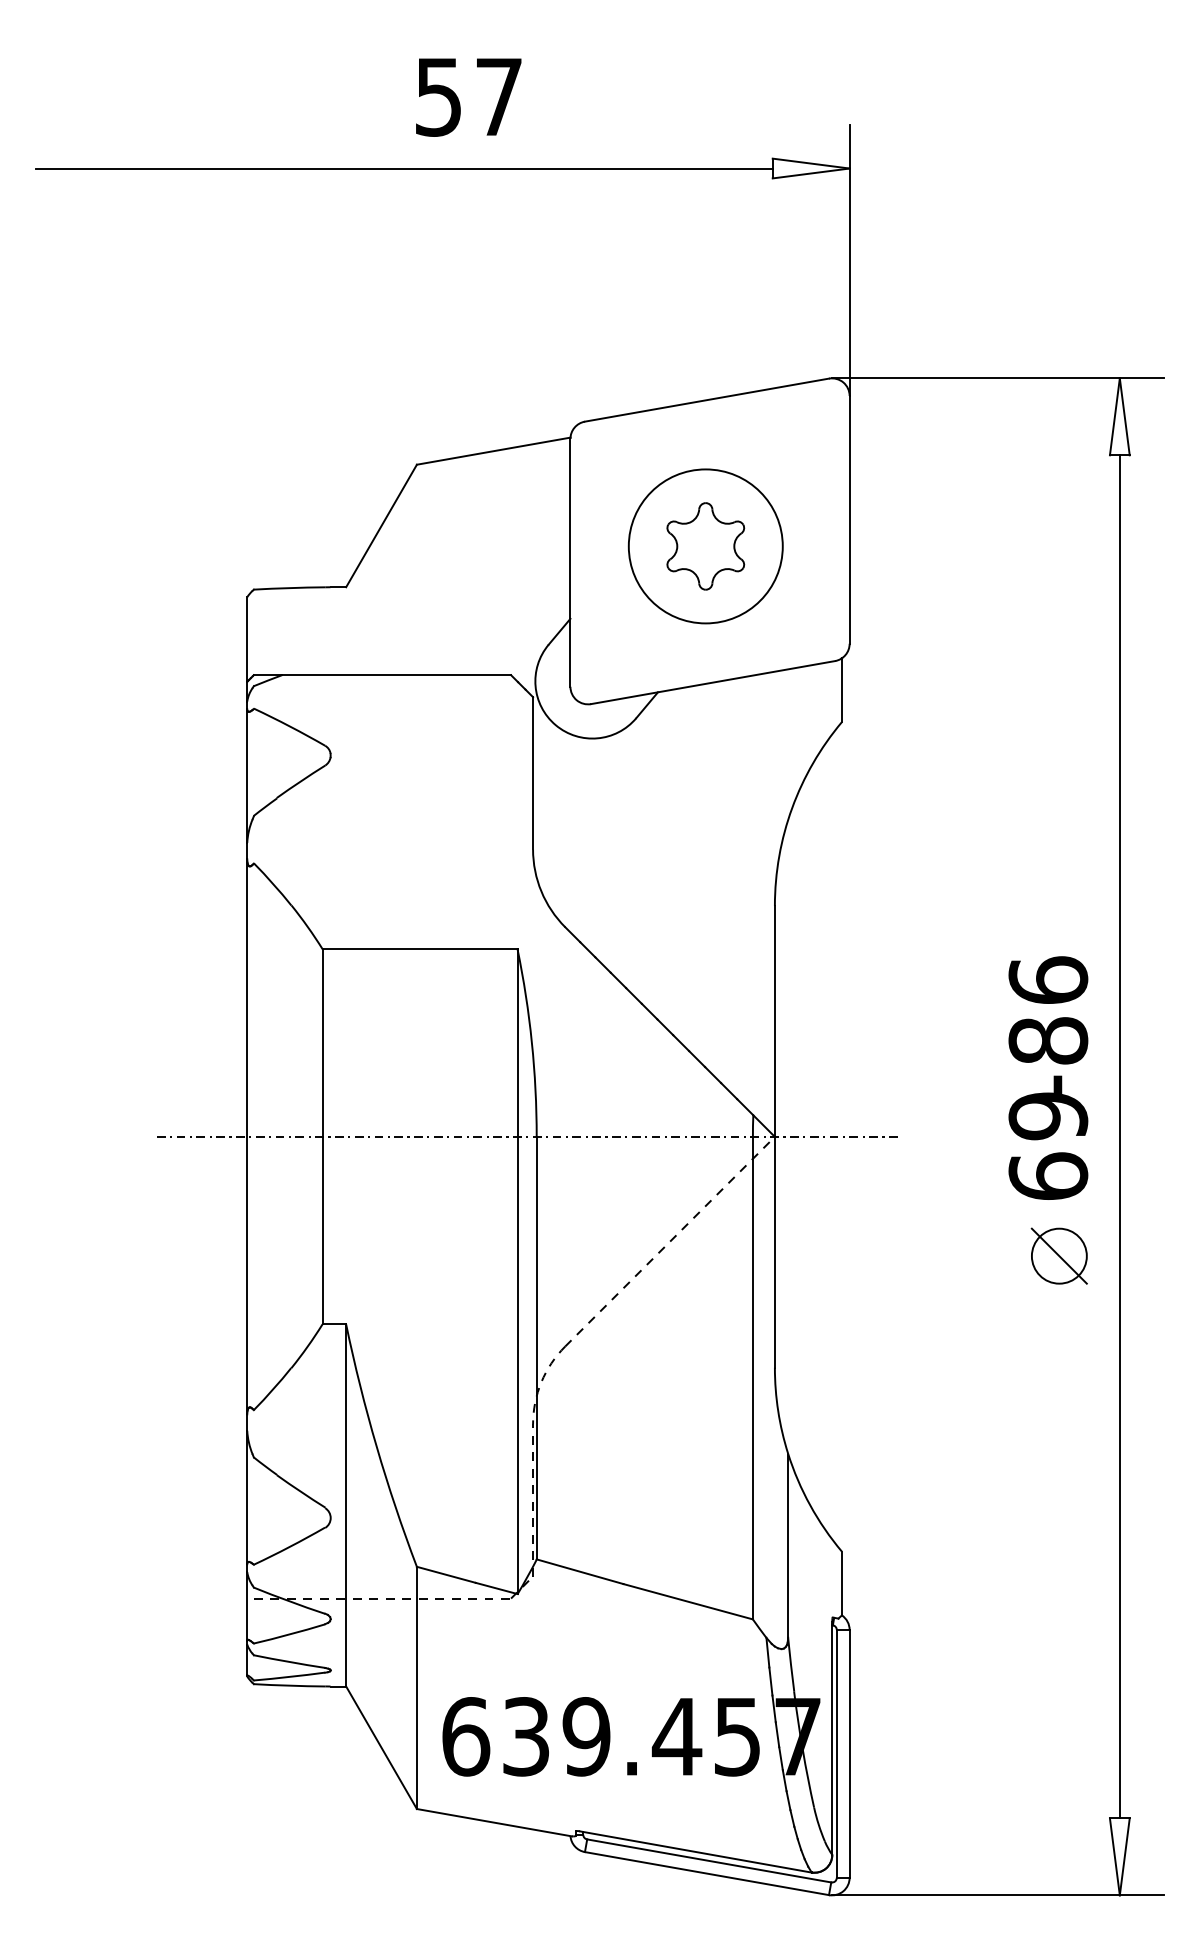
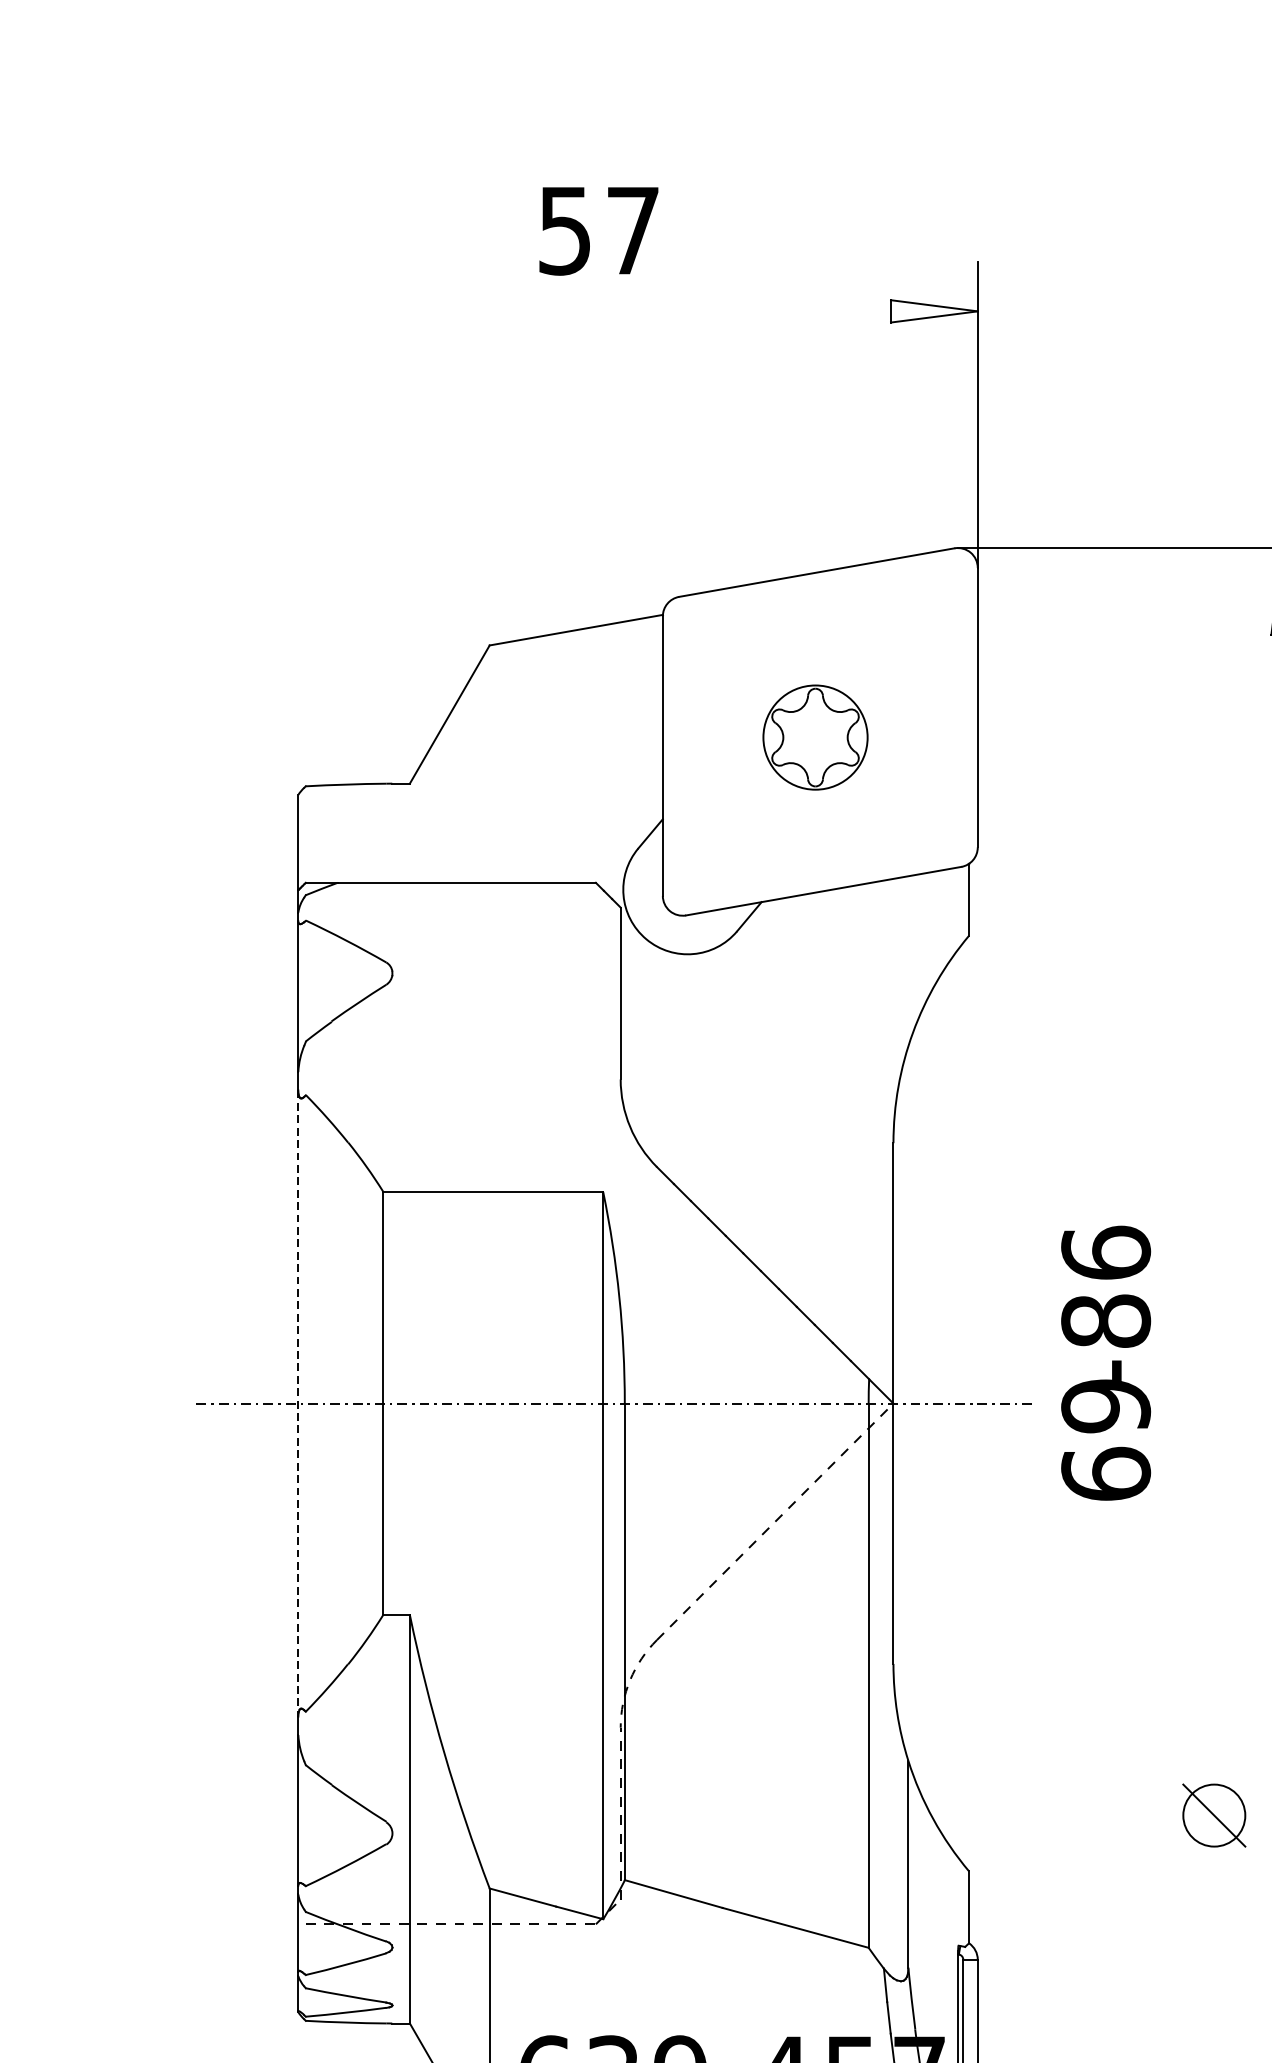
text: (468, 97) -> (598, 231), moved
line: (404, 168) -> (475, 311), removed
circle: (705, 546) -> (815, 737), size x0.6
text: (1048, 1077) -> (1106, 1362), moved
line: (247, 1136) -> (298, 1403), solid -> dashed
part: (1058, 1255) -> (1213, 1814), moved

